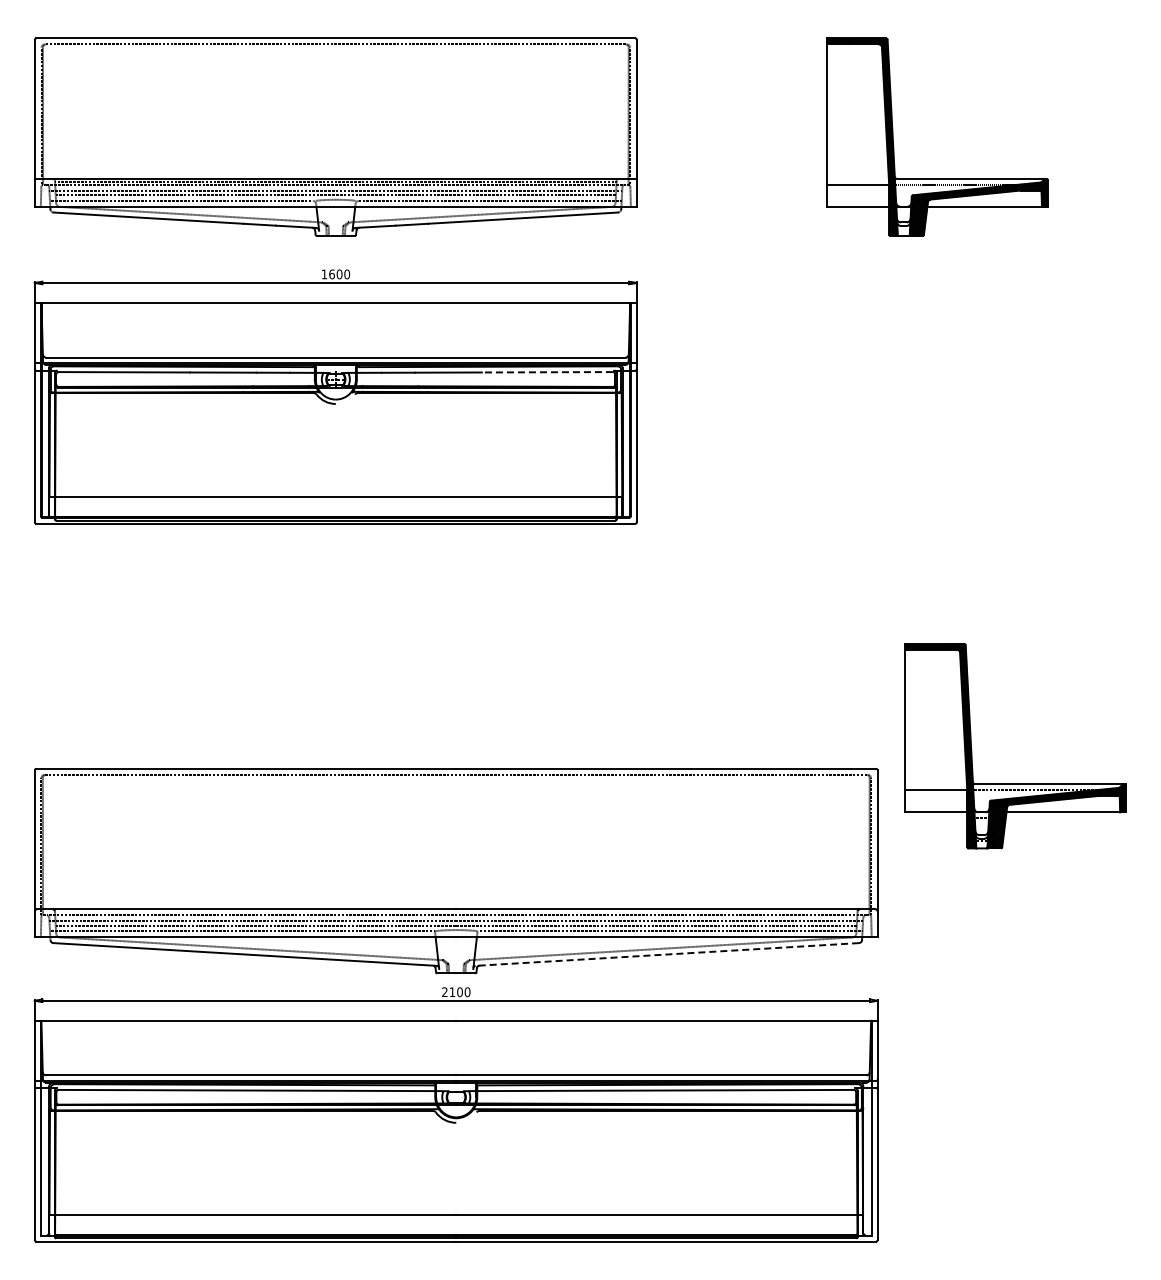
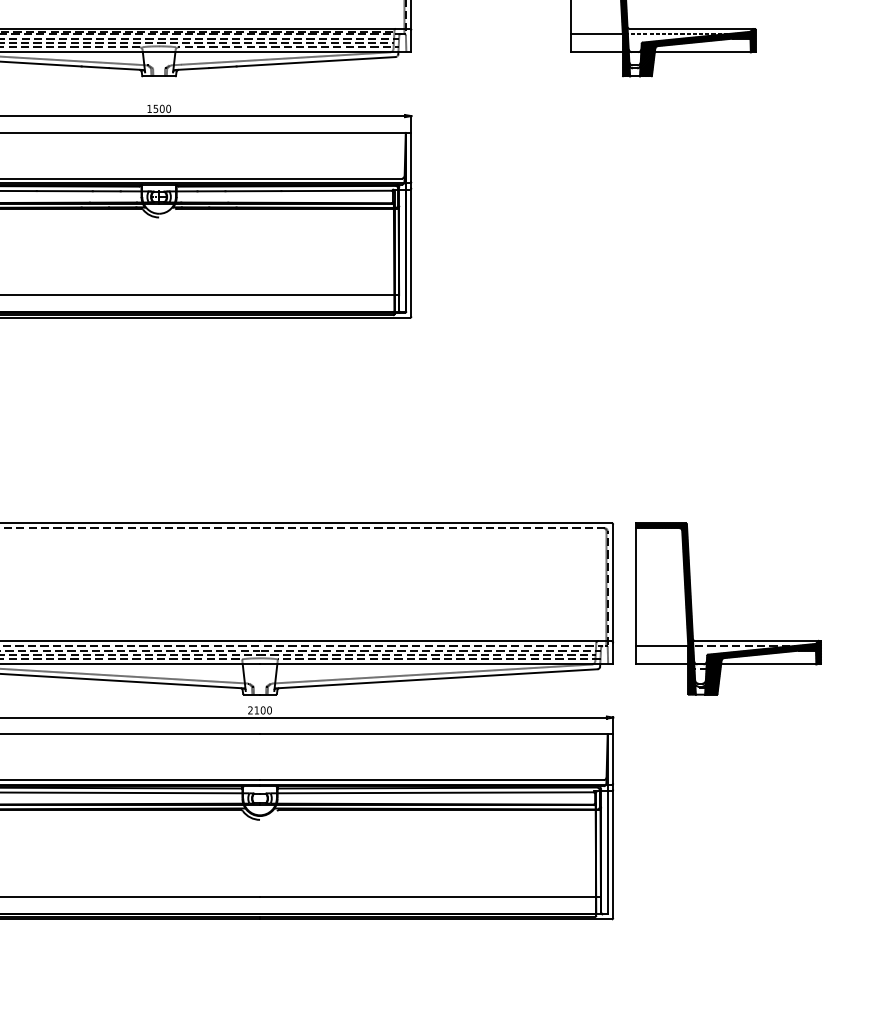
text: (331, 274) -> (155, 108), 1600 -> 1500
line: (547, 372) -> (336, 191), dashed -> solid
part: (1015, 783) -> (728, 640), moved
line: (666, 954) -> (436, 678), dashed -> solid

